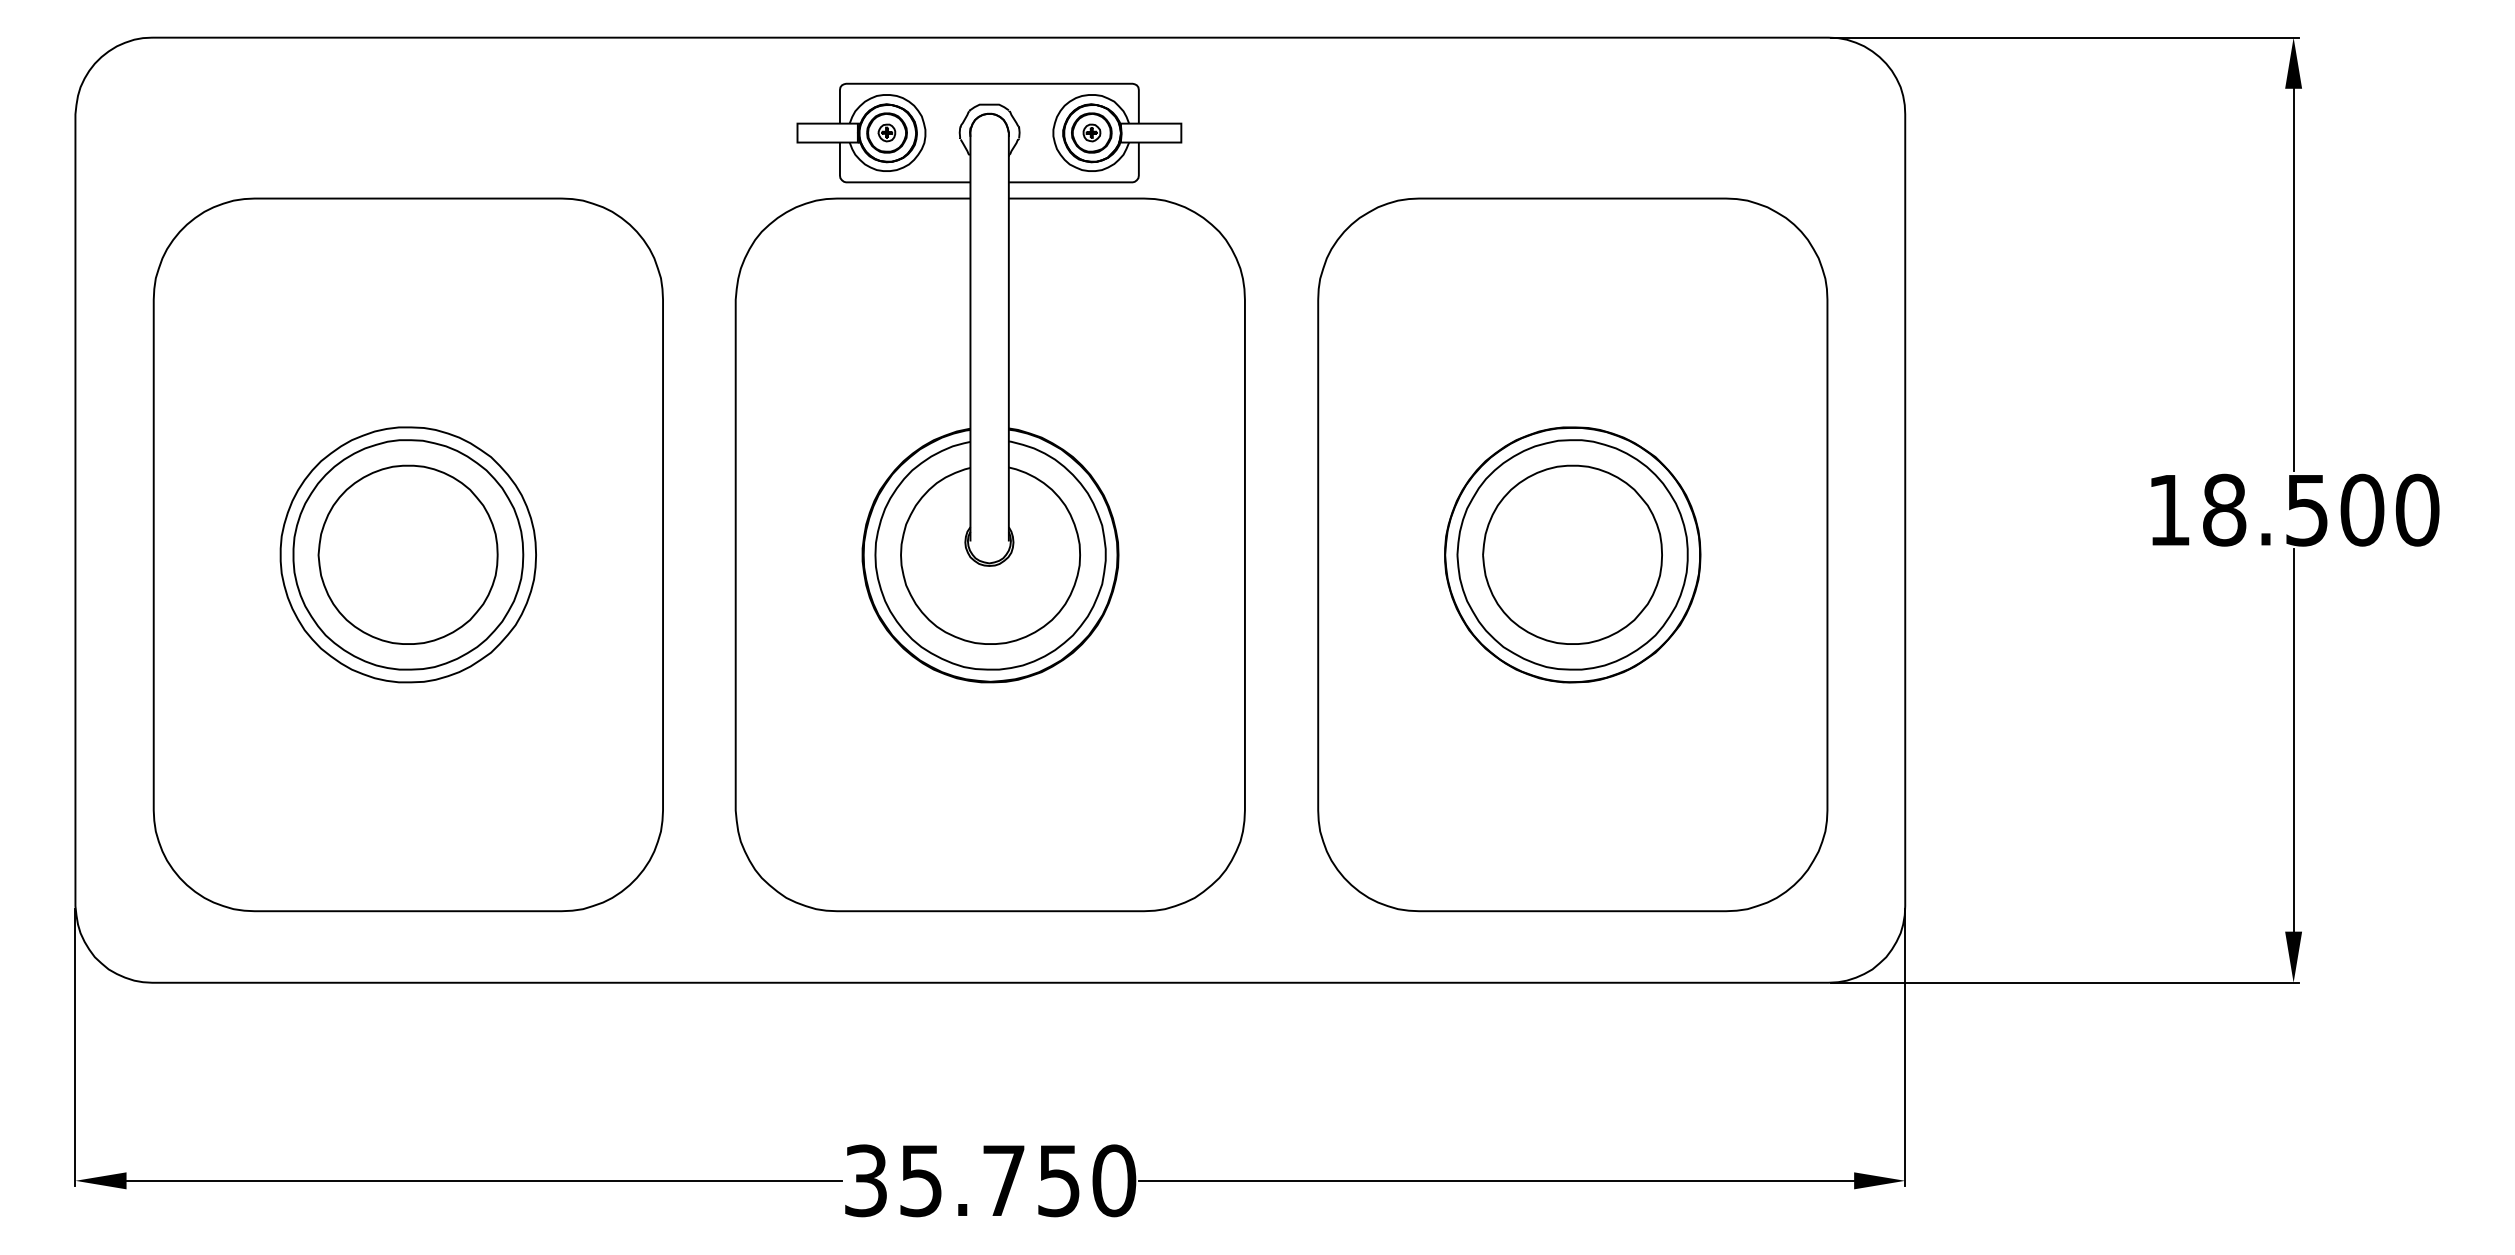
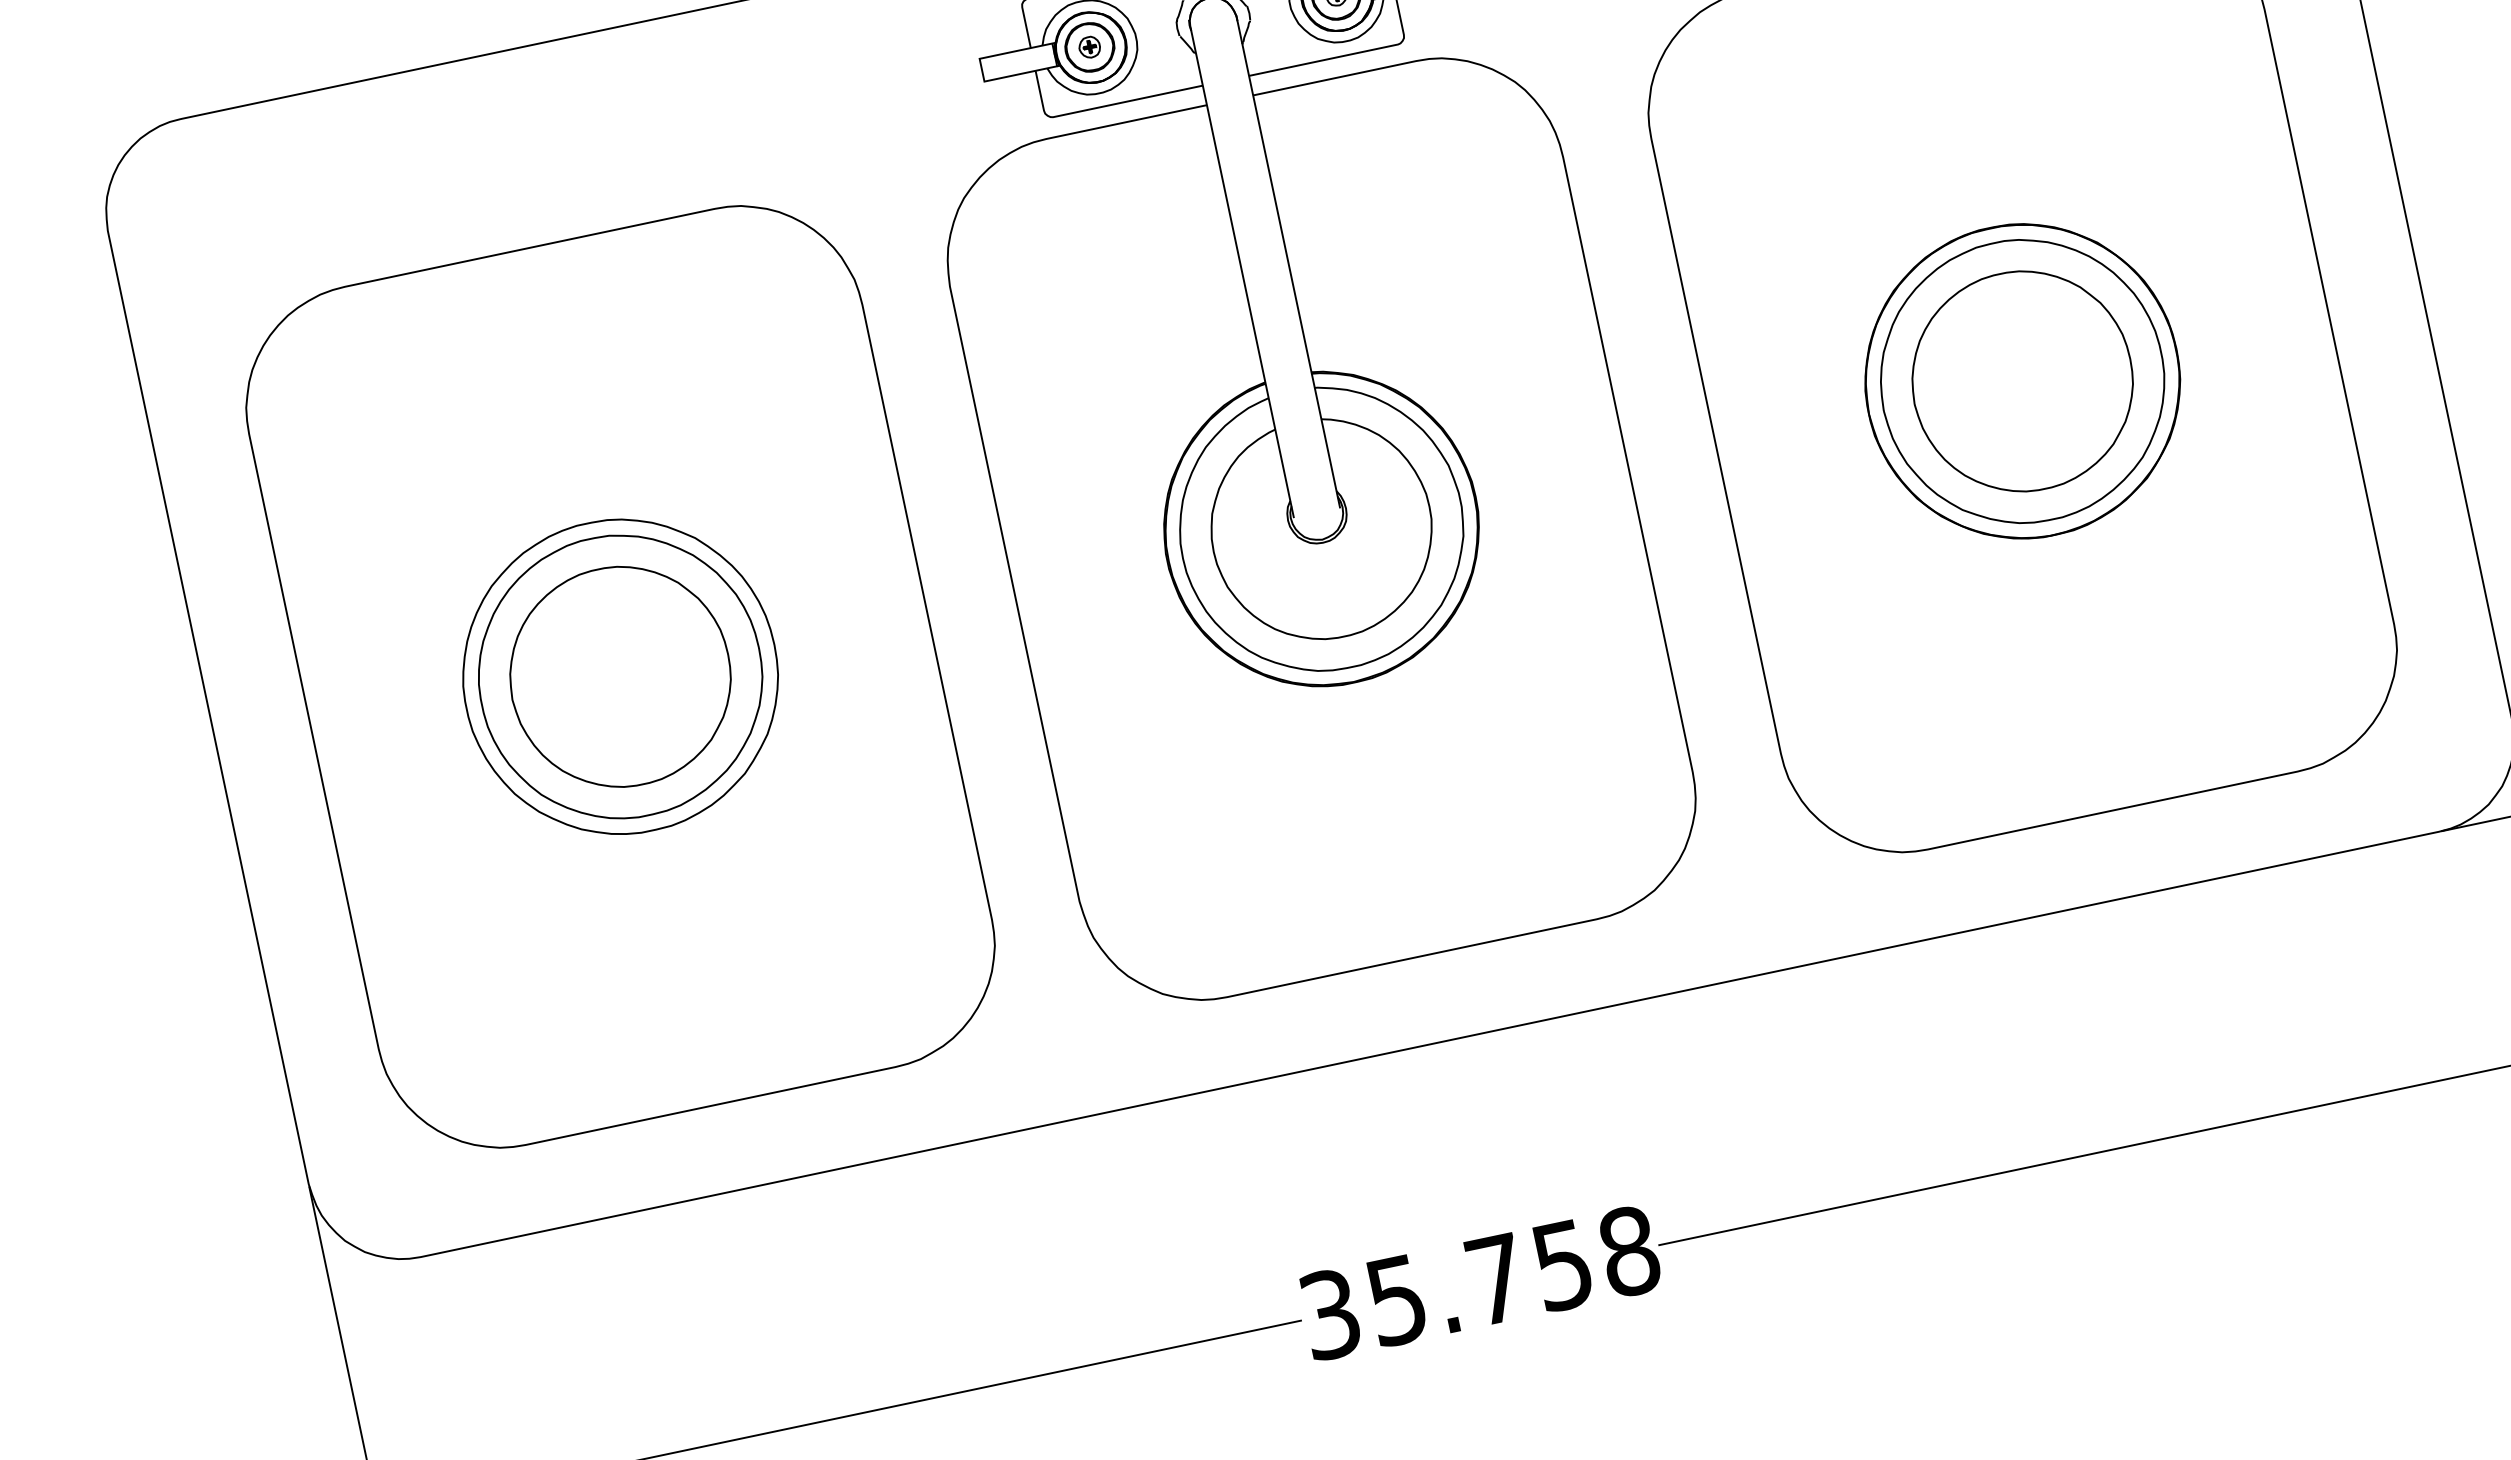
text: (1114, 1180) -> (1629, 1251), 35.750 -> 35.758

